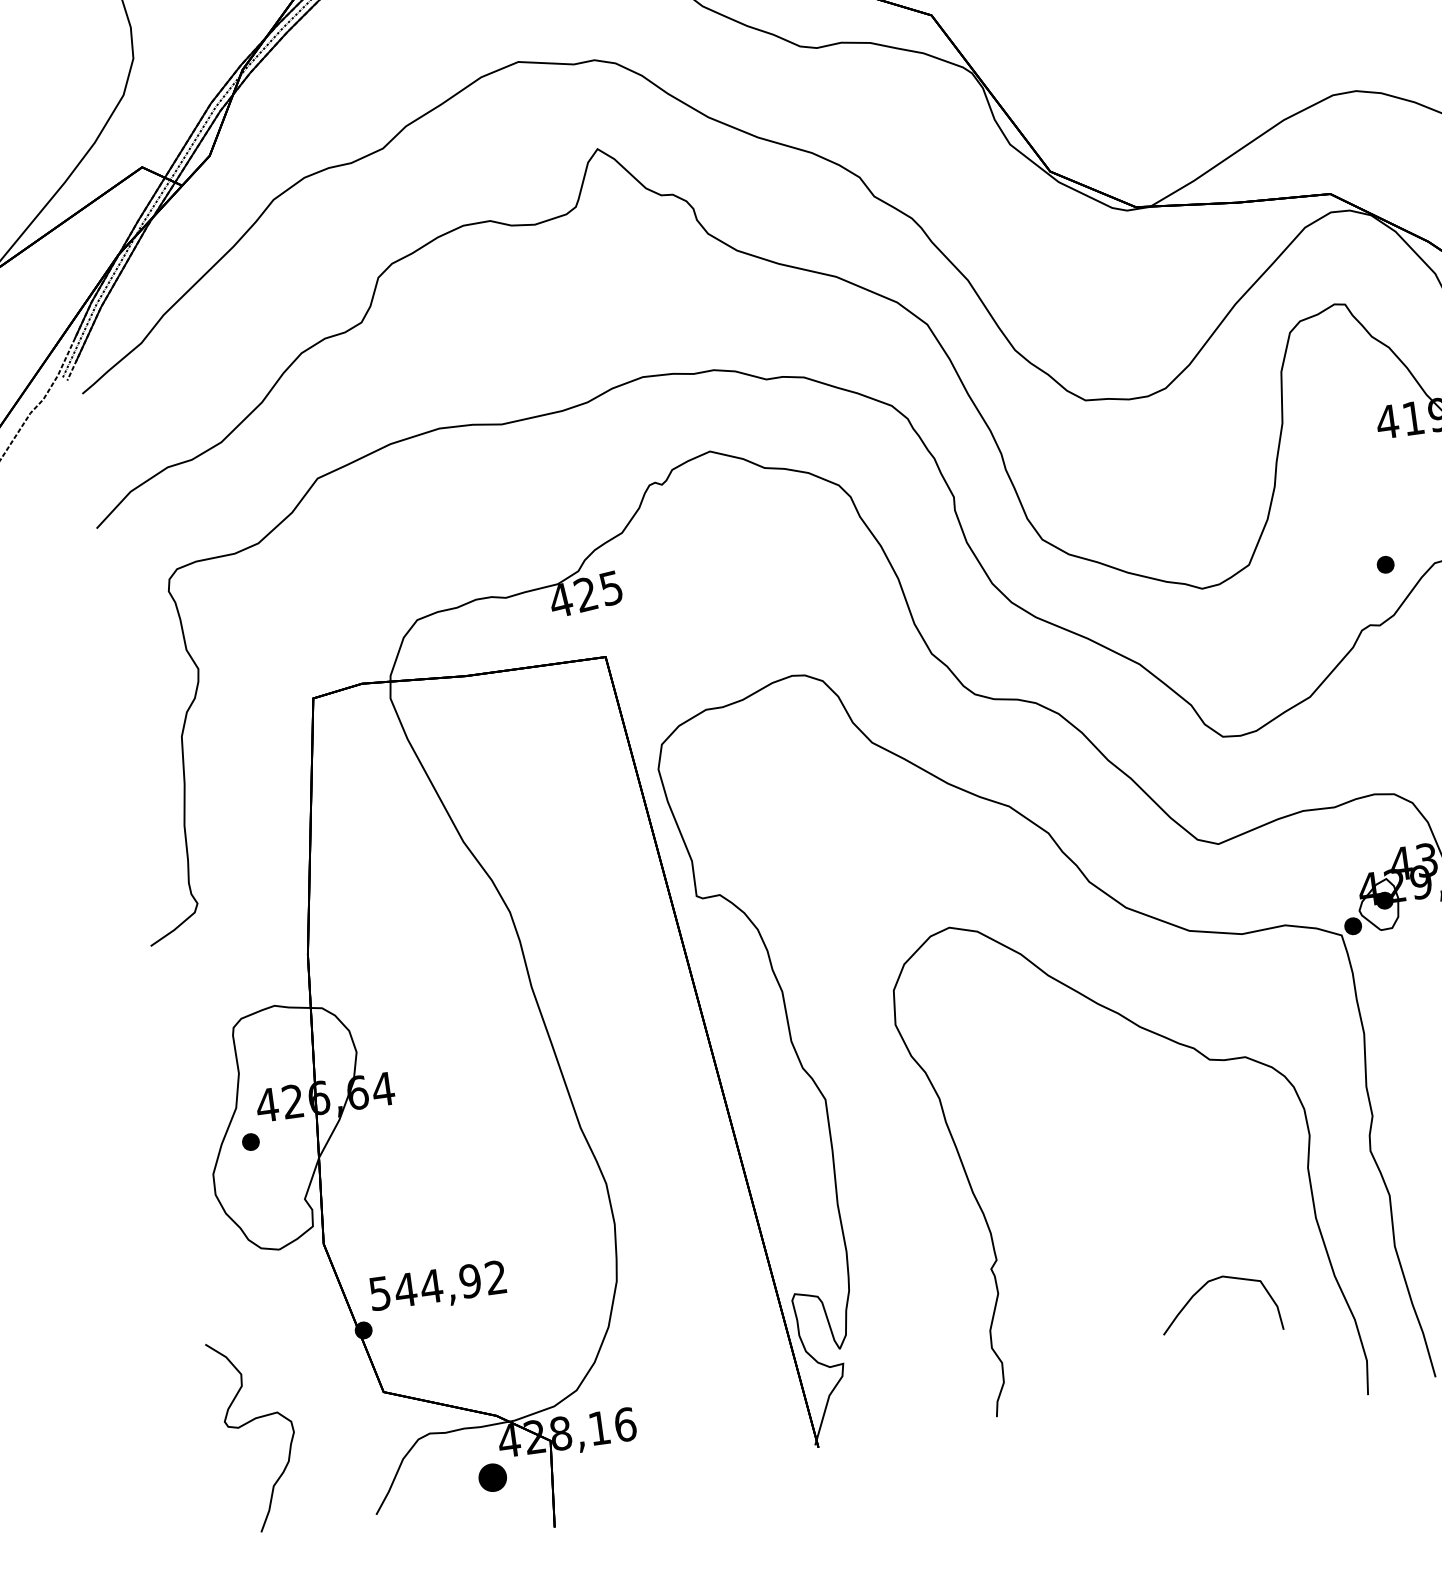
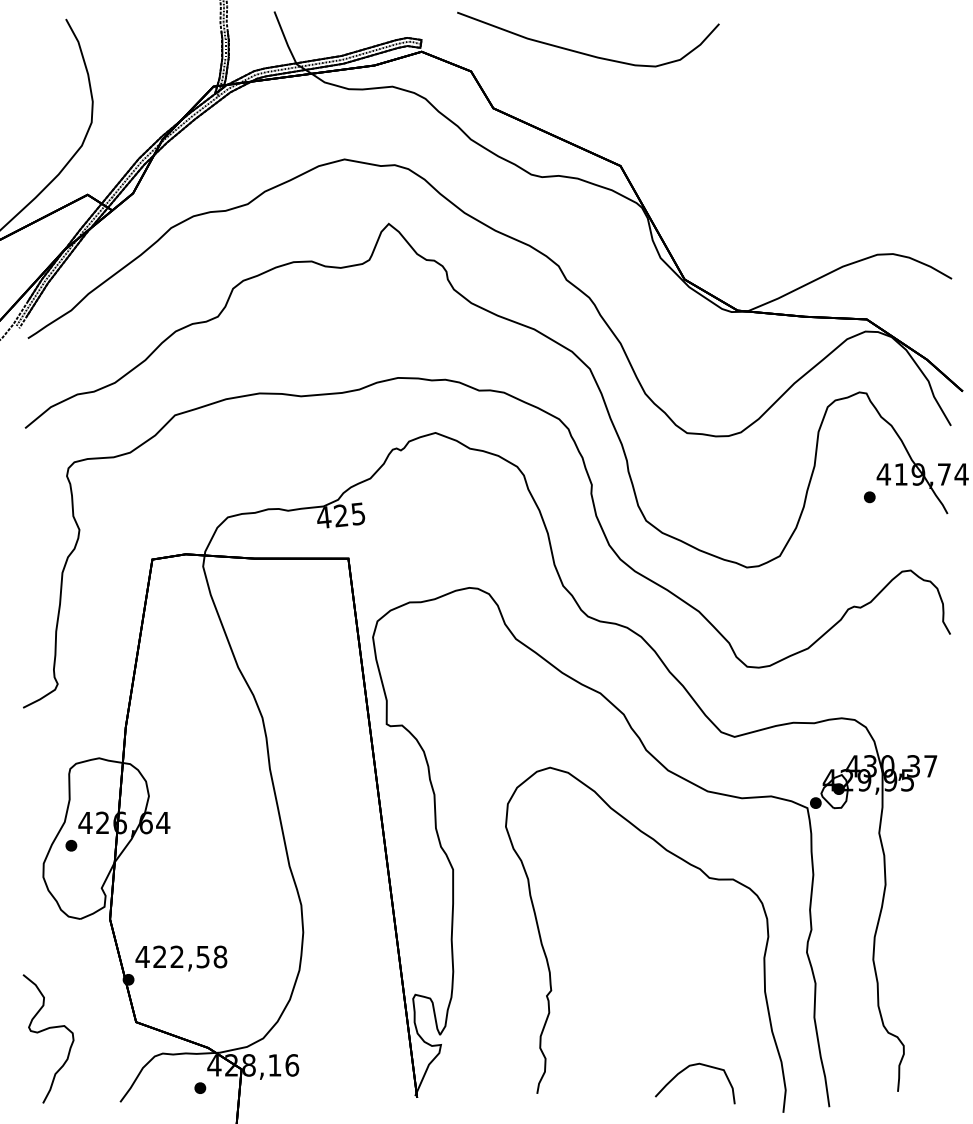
part: (1385, 565) -> (869, 497), moved
text: (437, 1284) -> (181, 956), 544,92 -> 422,58
curve: (1204, 1287) -> (686, 1069), moved
part: (493, 1476) -> (200, 1087), size x0.62

